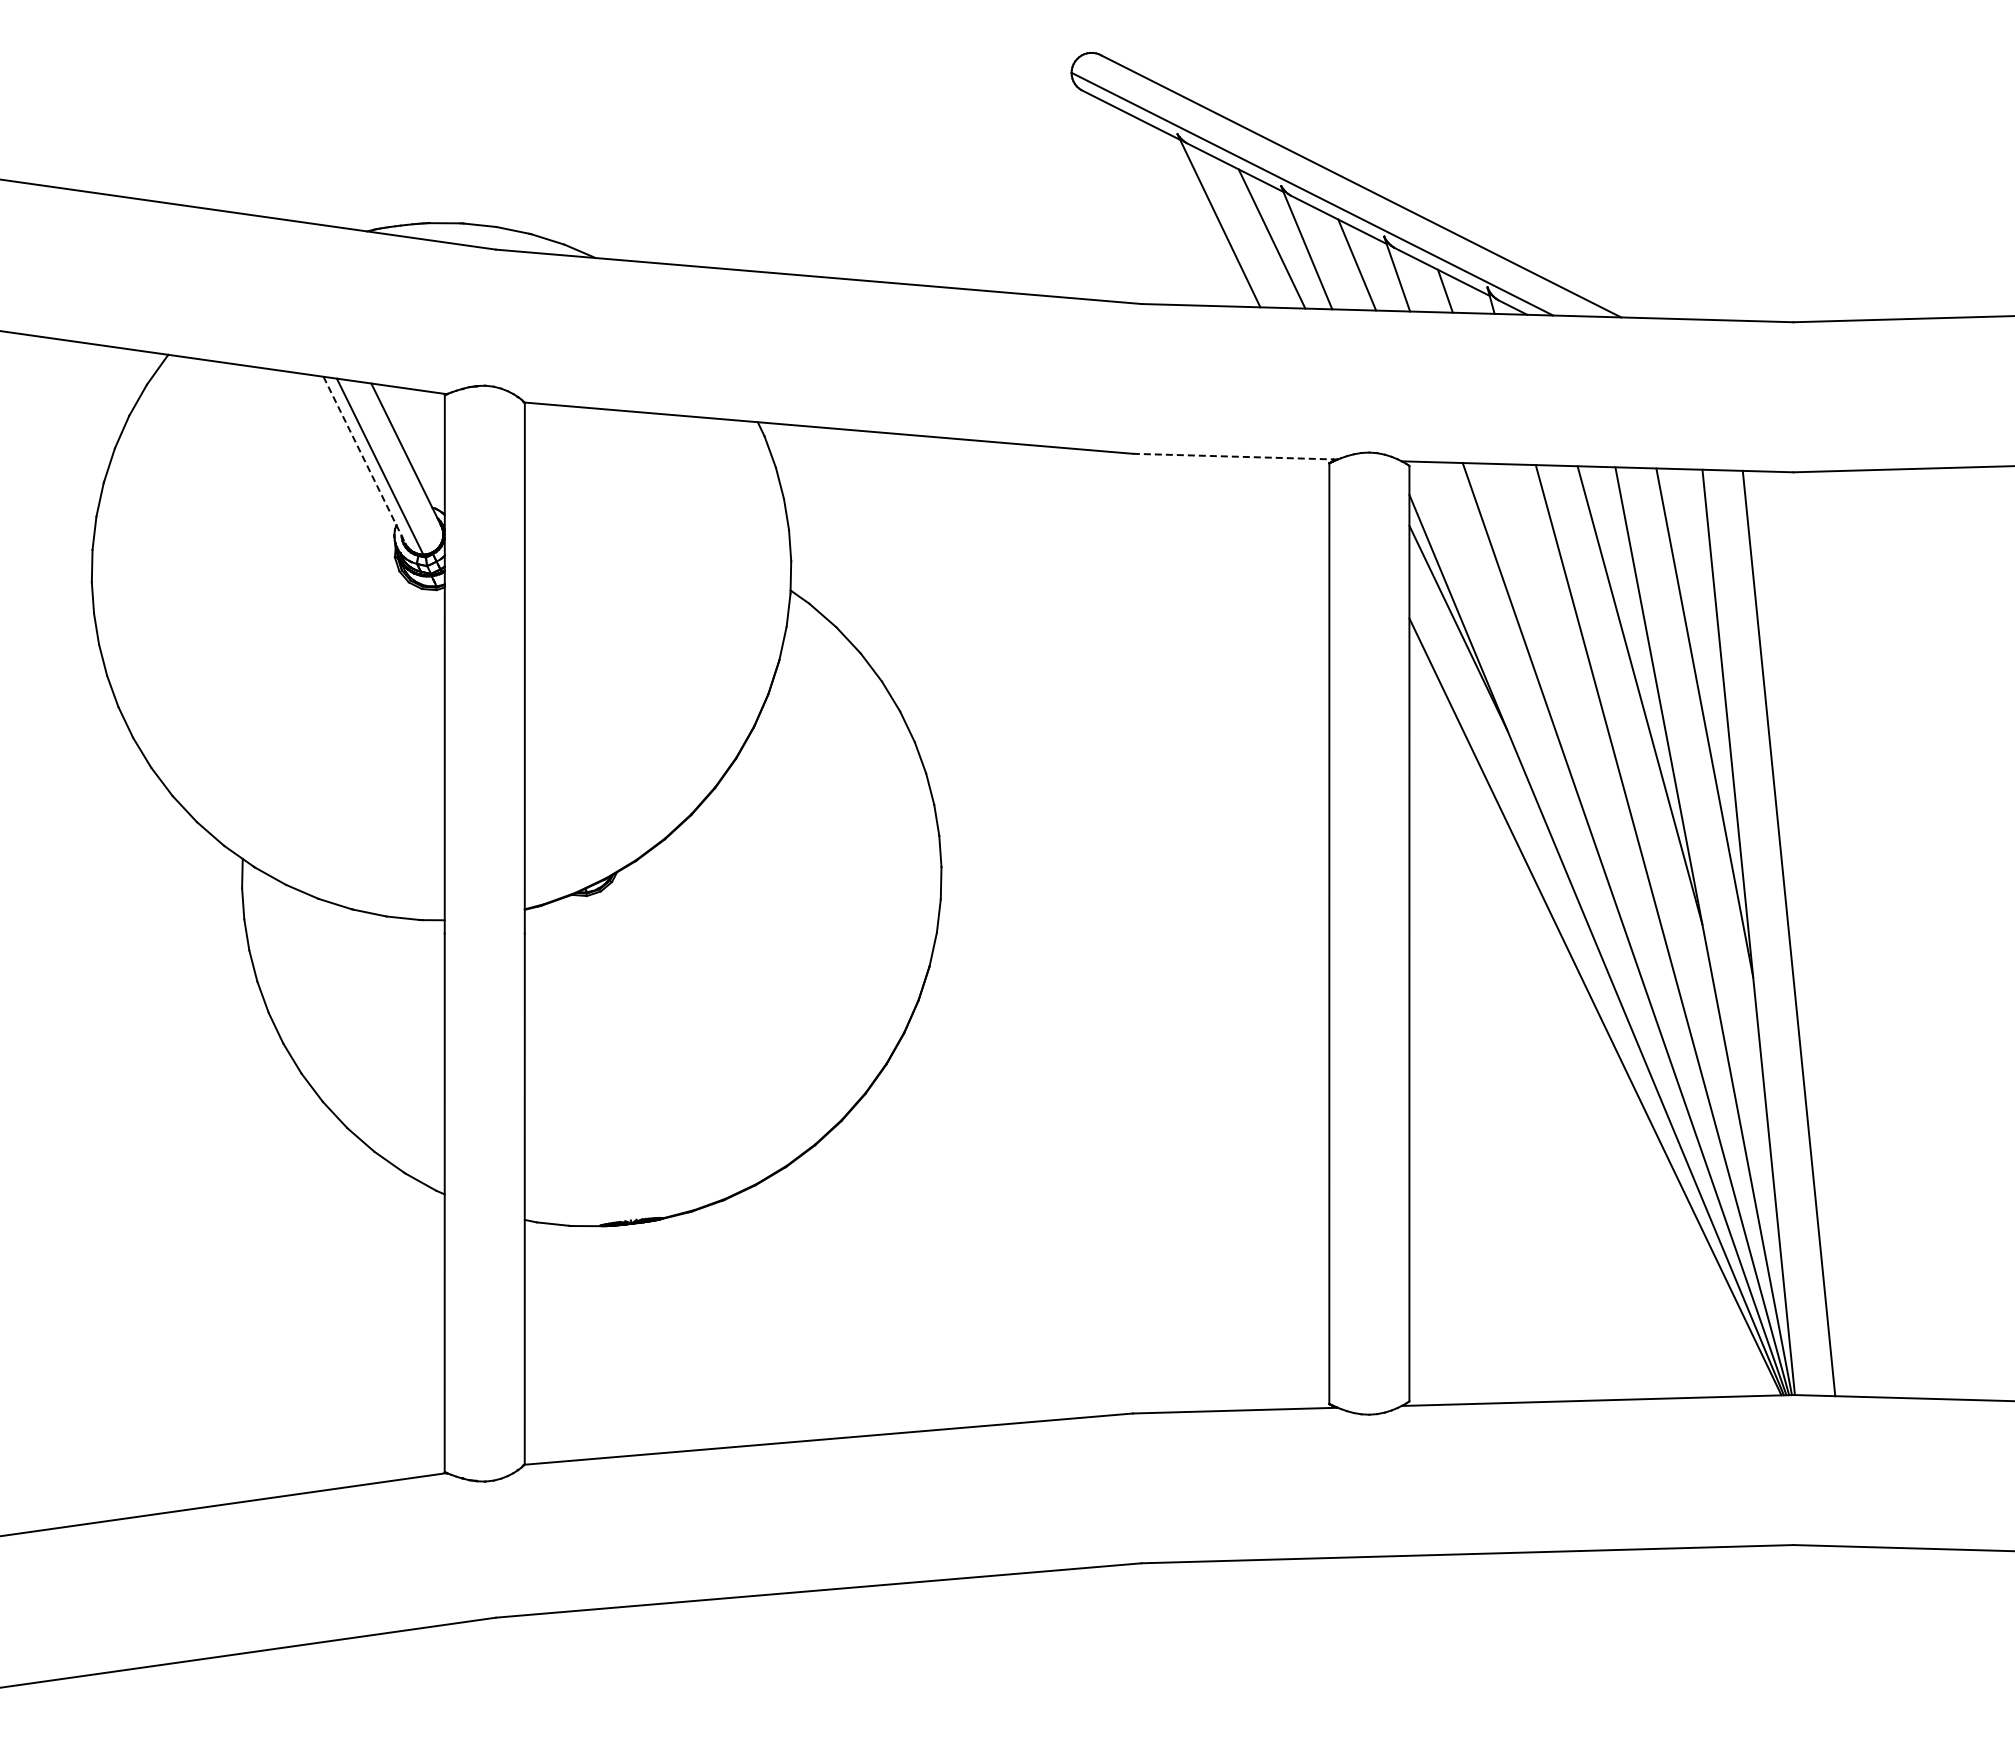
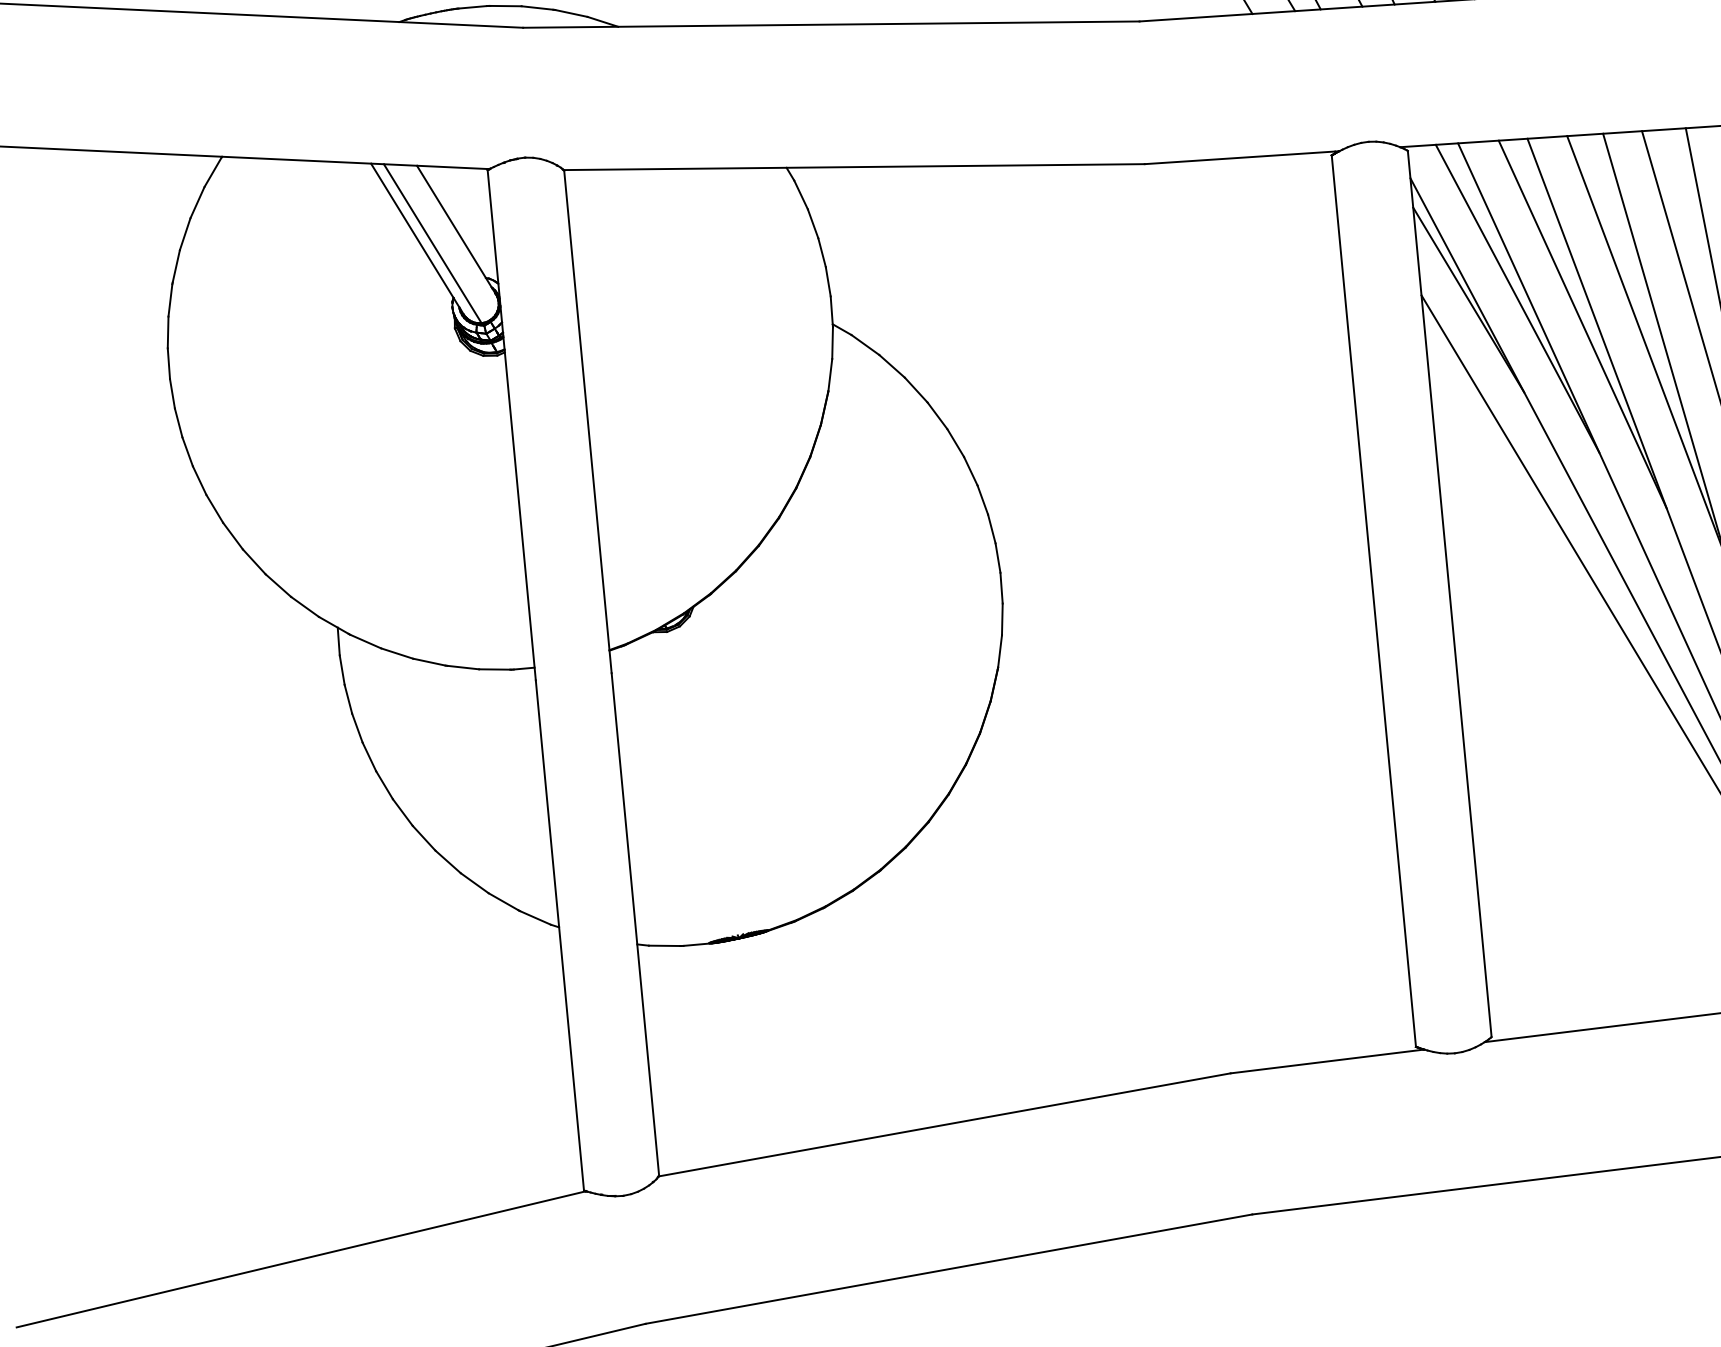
line: (1235, 456) -> (1242, 157), dashed -> solid
line: (364, 460) -> (417, 239), dashed -> solid
line: (1509, 631) -> (1517, 298), added
line: (1574, 664) -> (1582, 324), added

